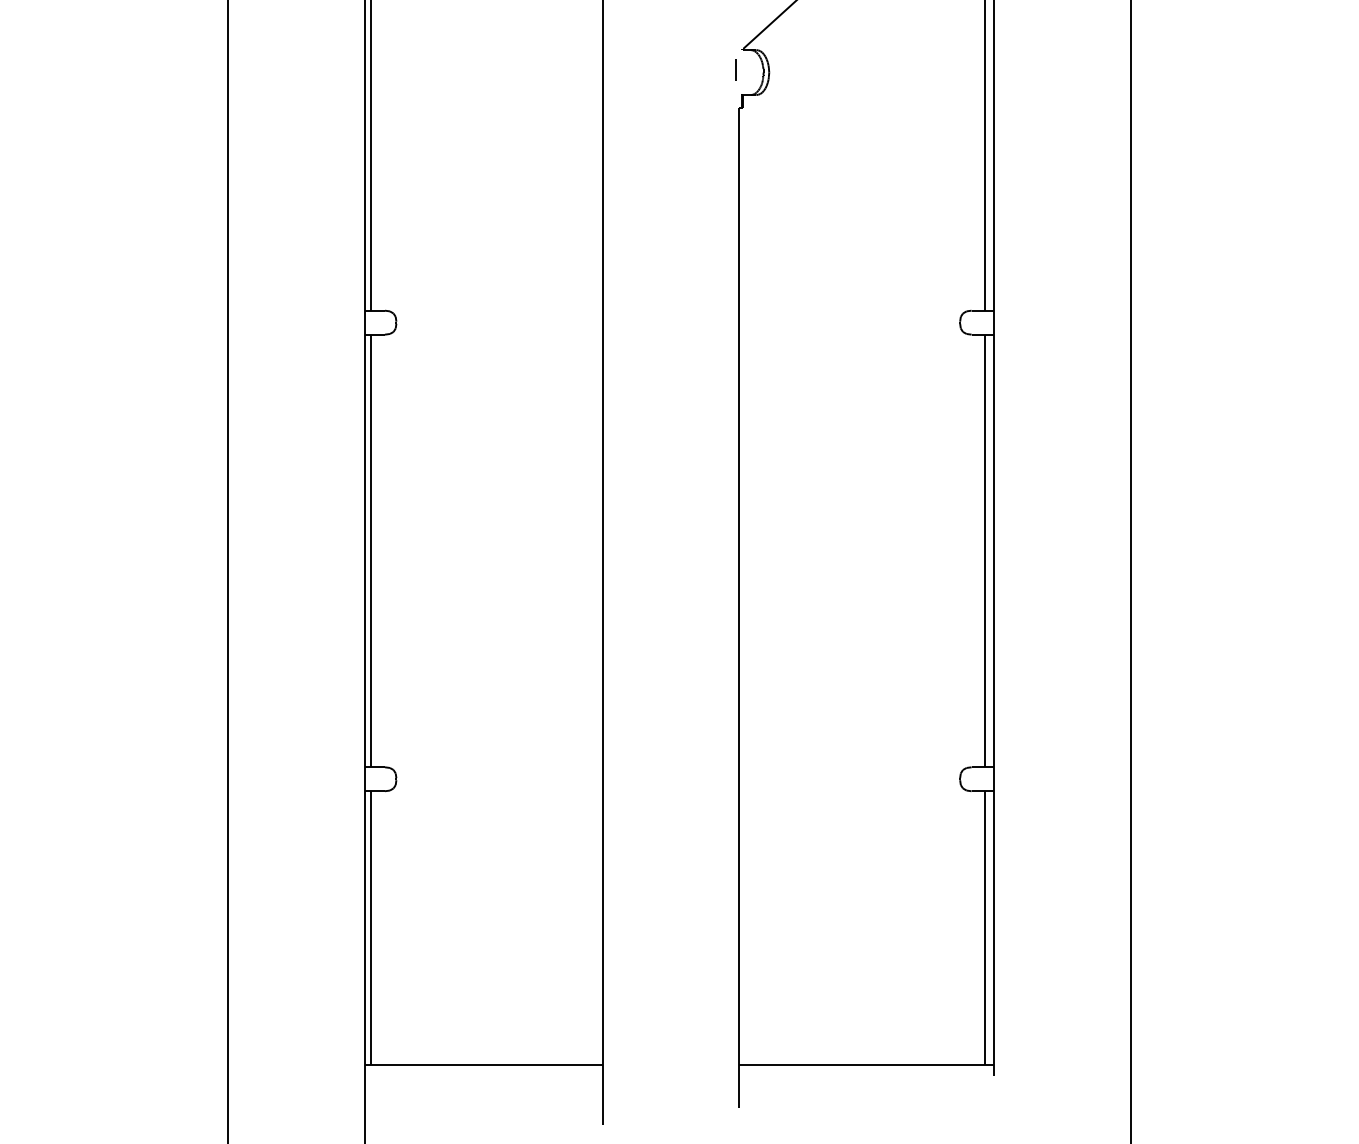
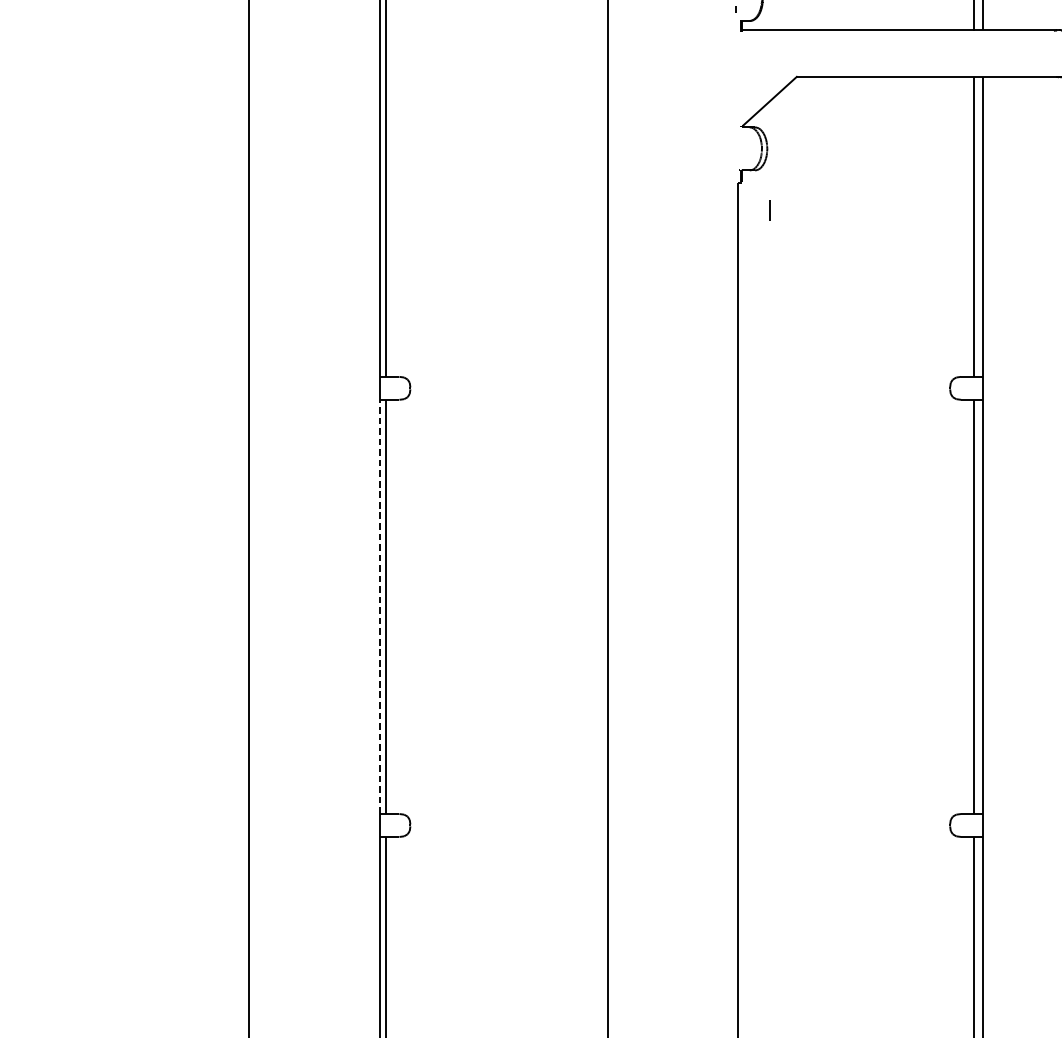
line: (735, 69) -> (769, 210), moved
line: (364, 550) -> (379, 606), solid -> dashed

